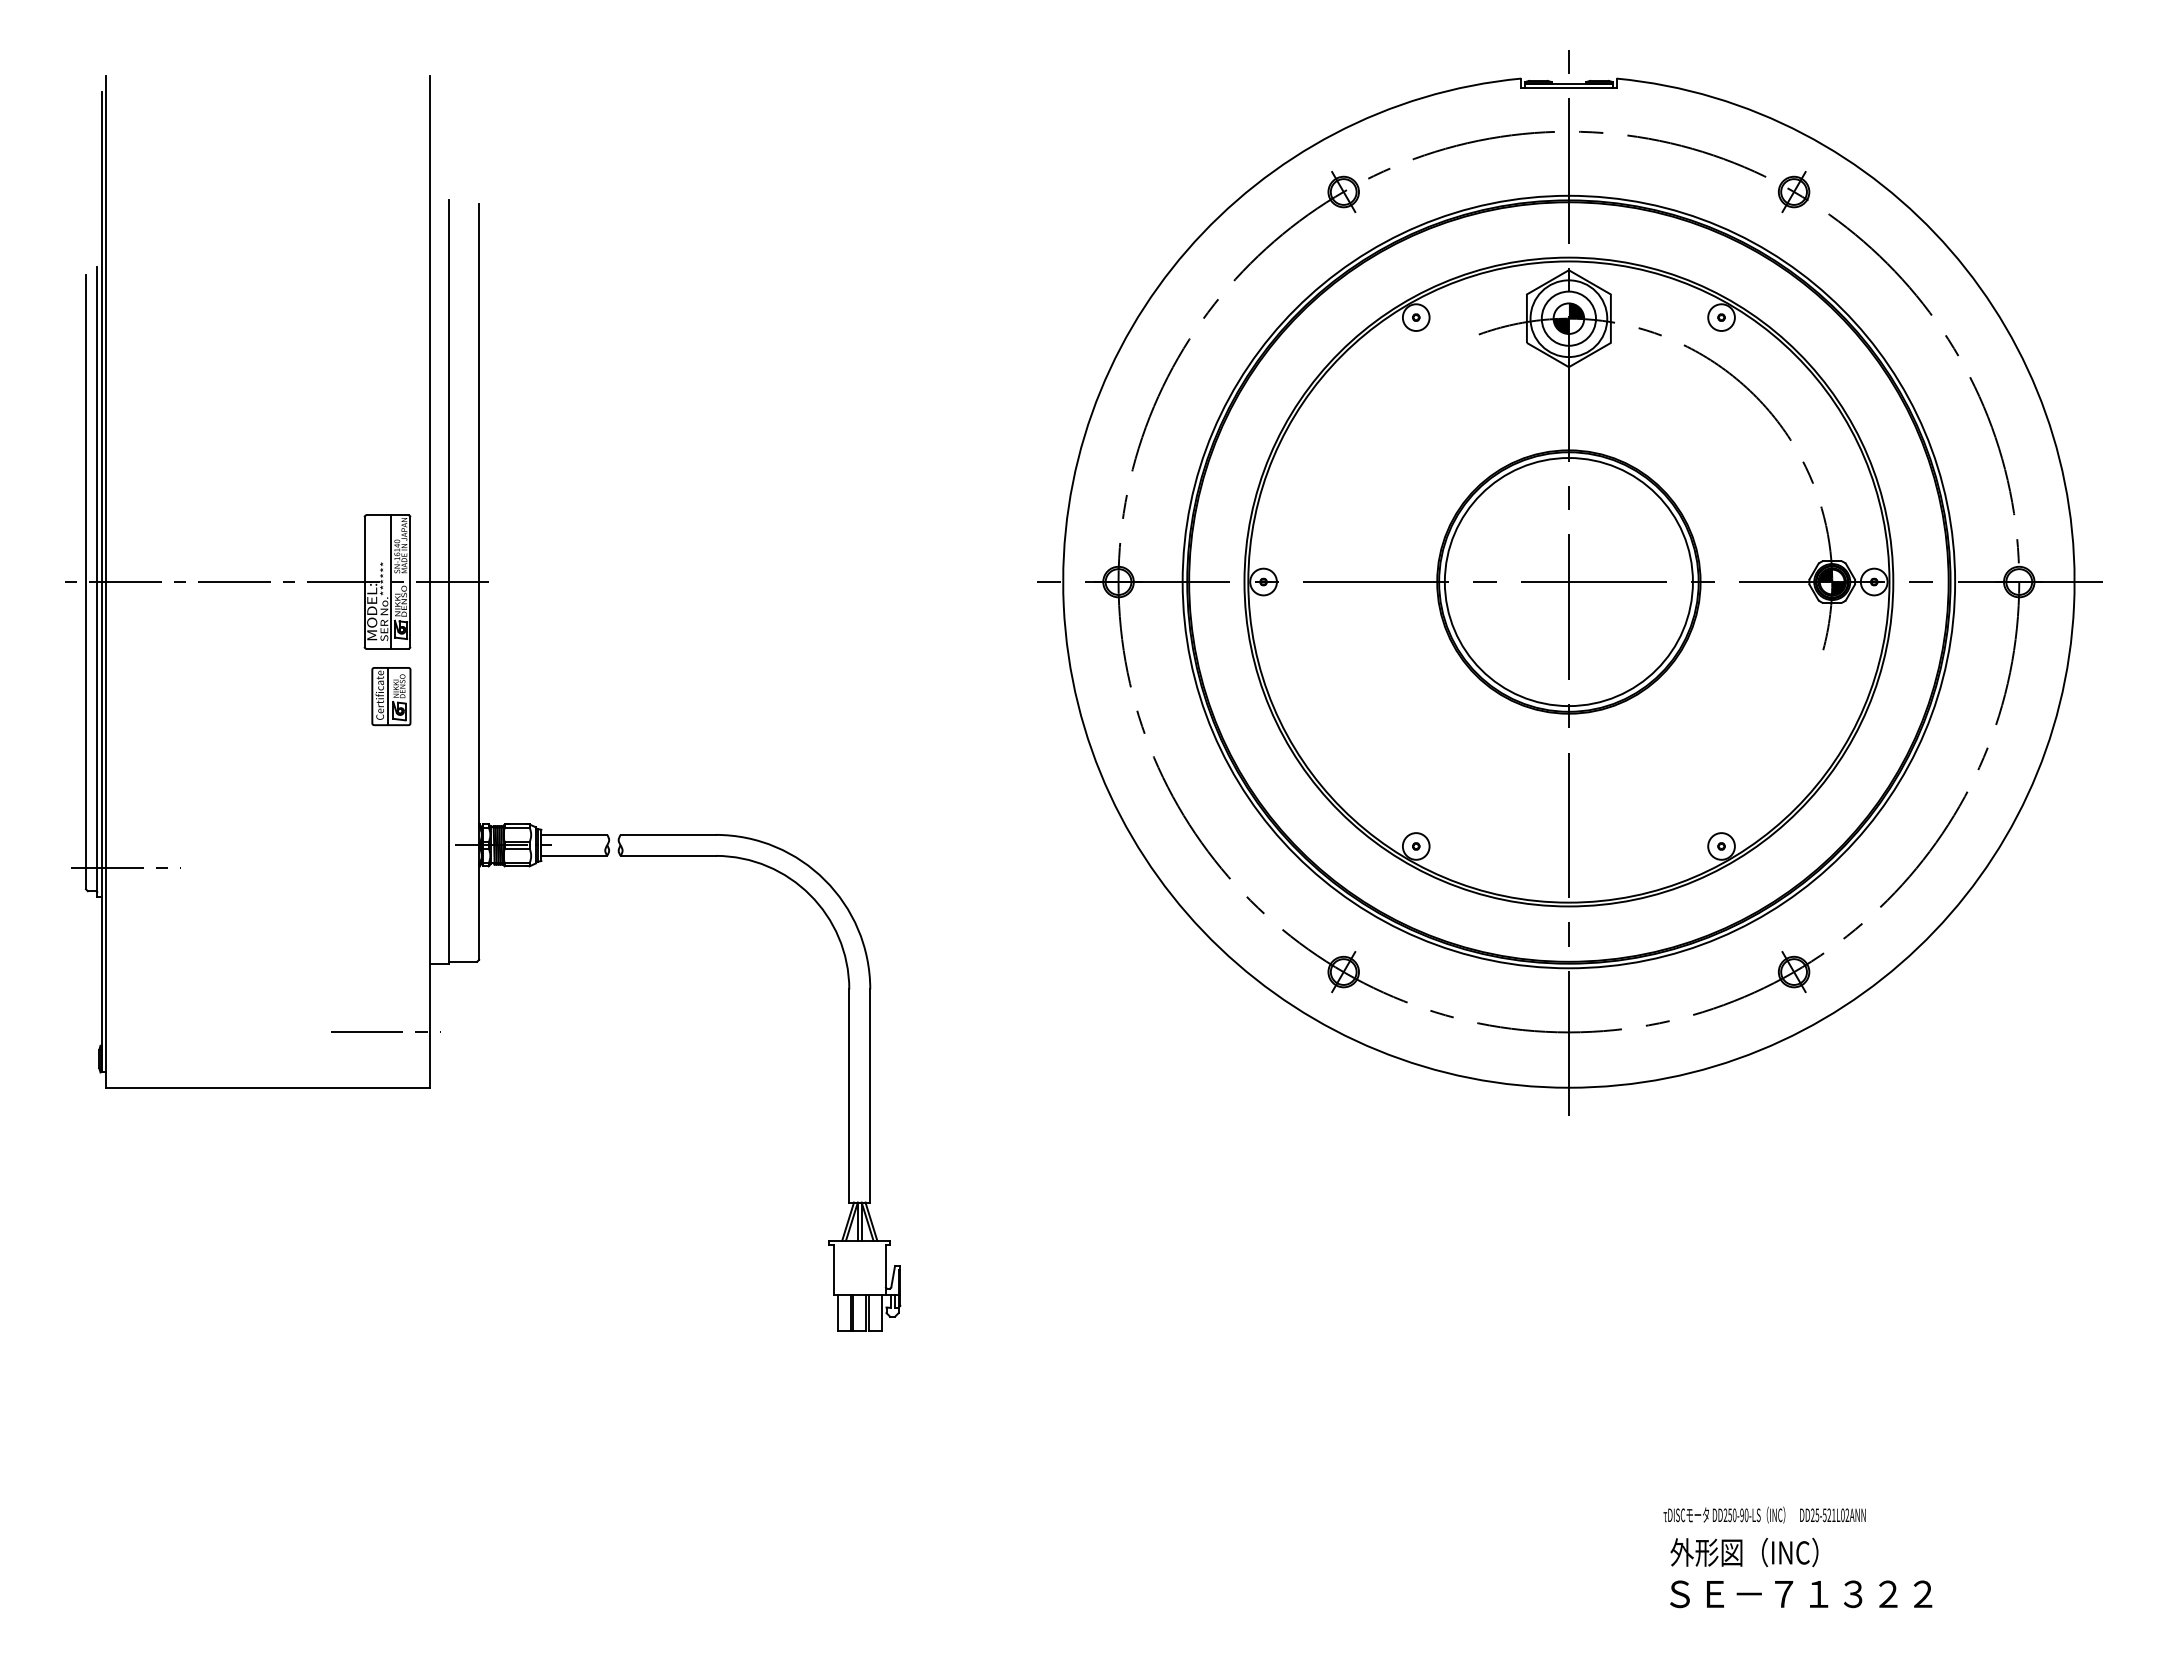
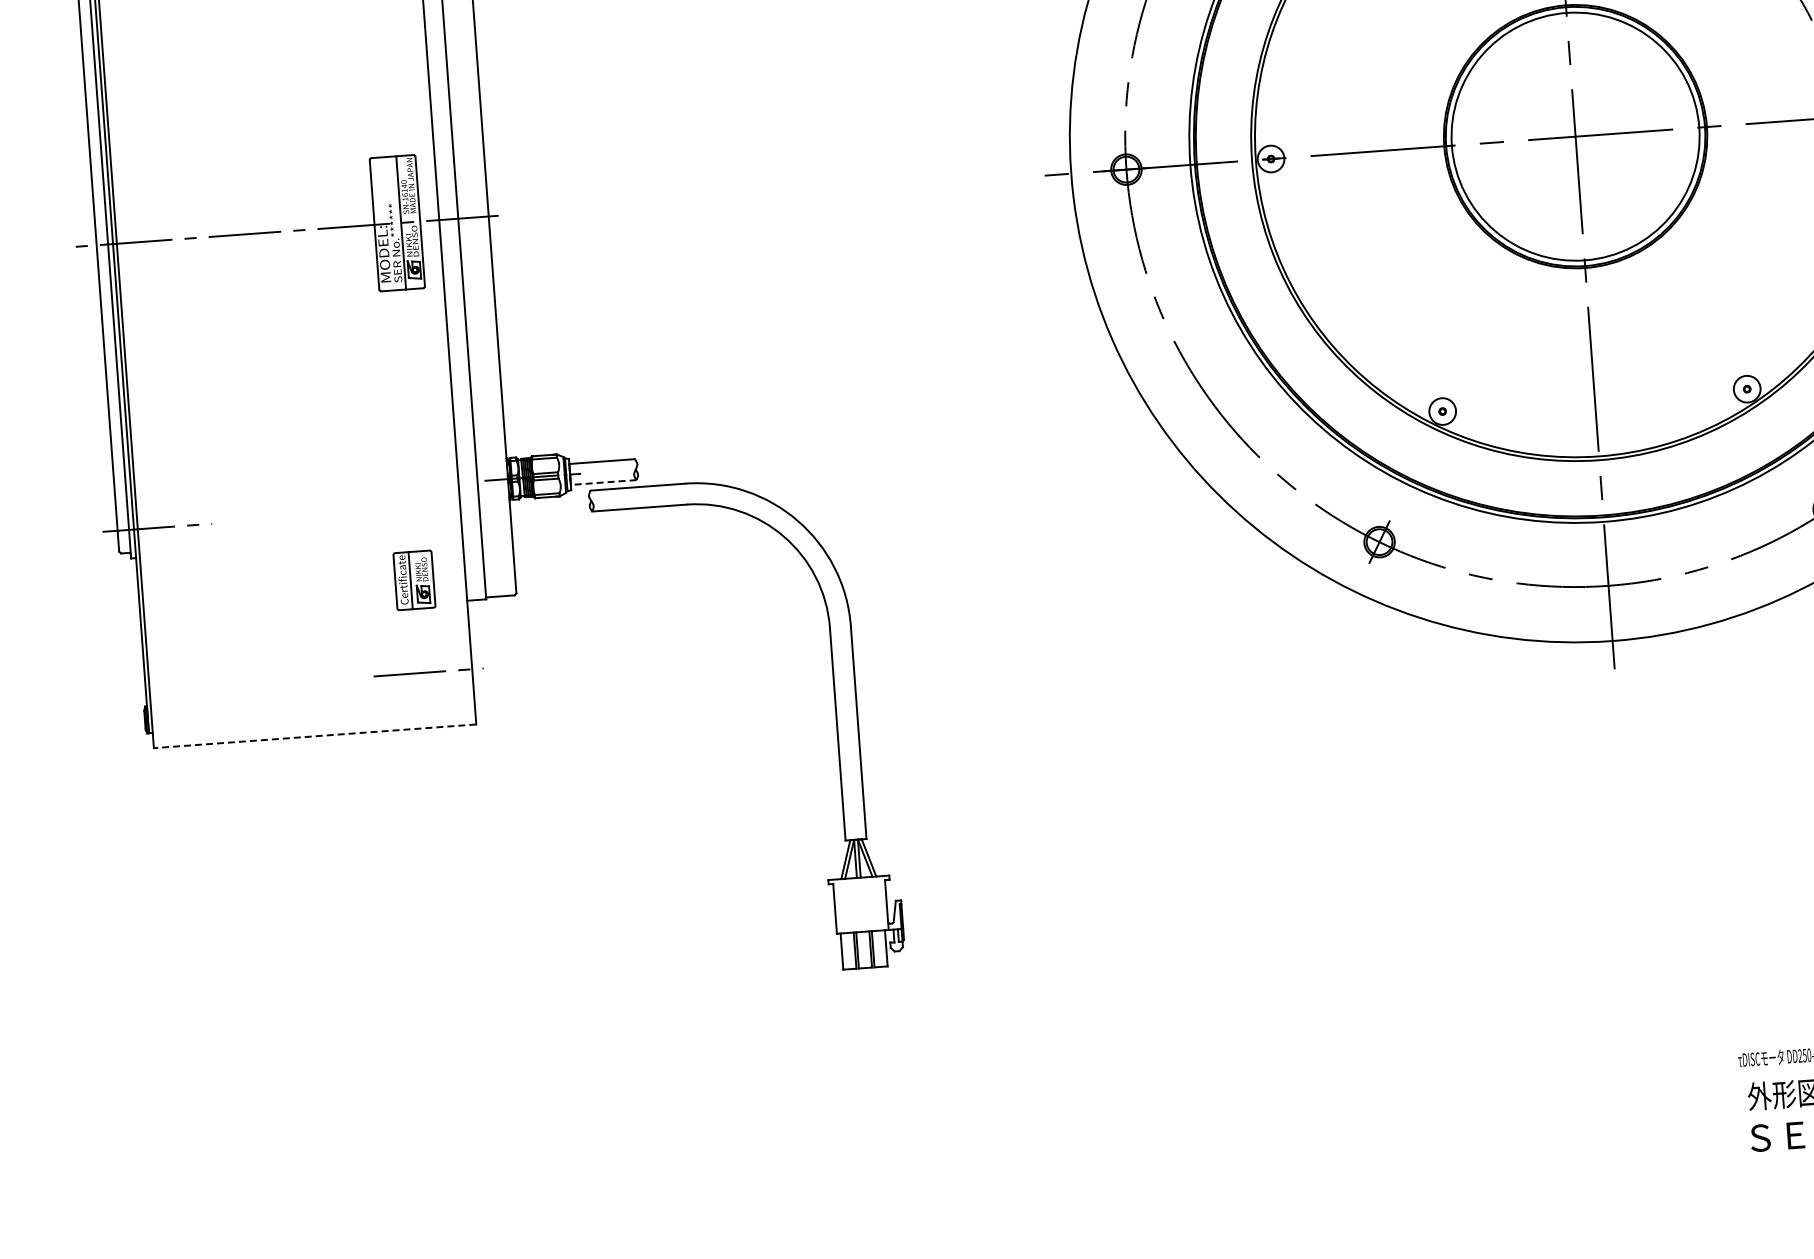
part: (391, 696) -> (414, 580), moved
line: (574, 855) -> (603, 482), solid -> dashed
part: (848, 1082) -> (835, 720), moved
line: (267, 1087) -> (314, 736), solid -> dashed

